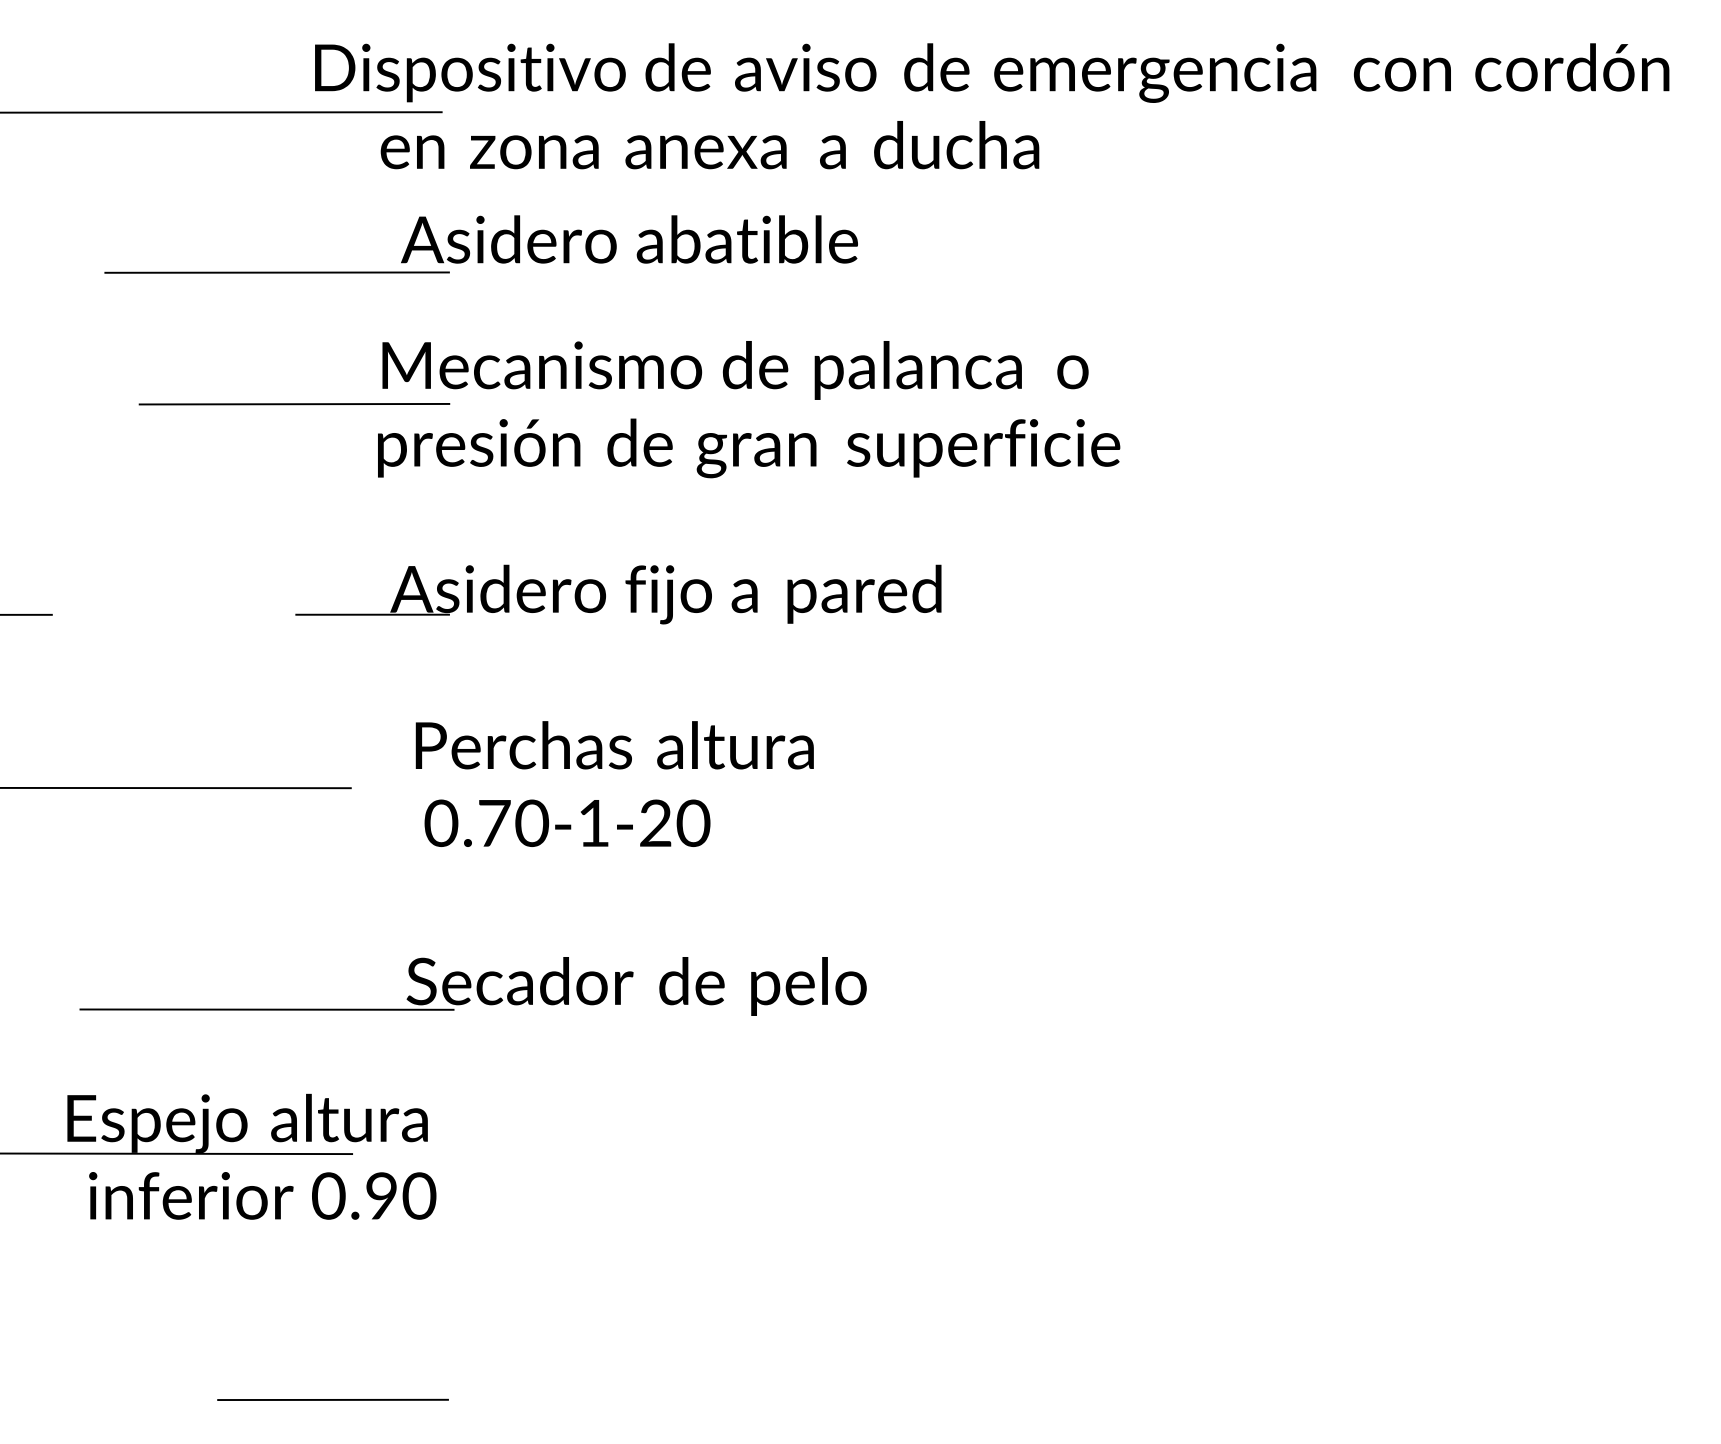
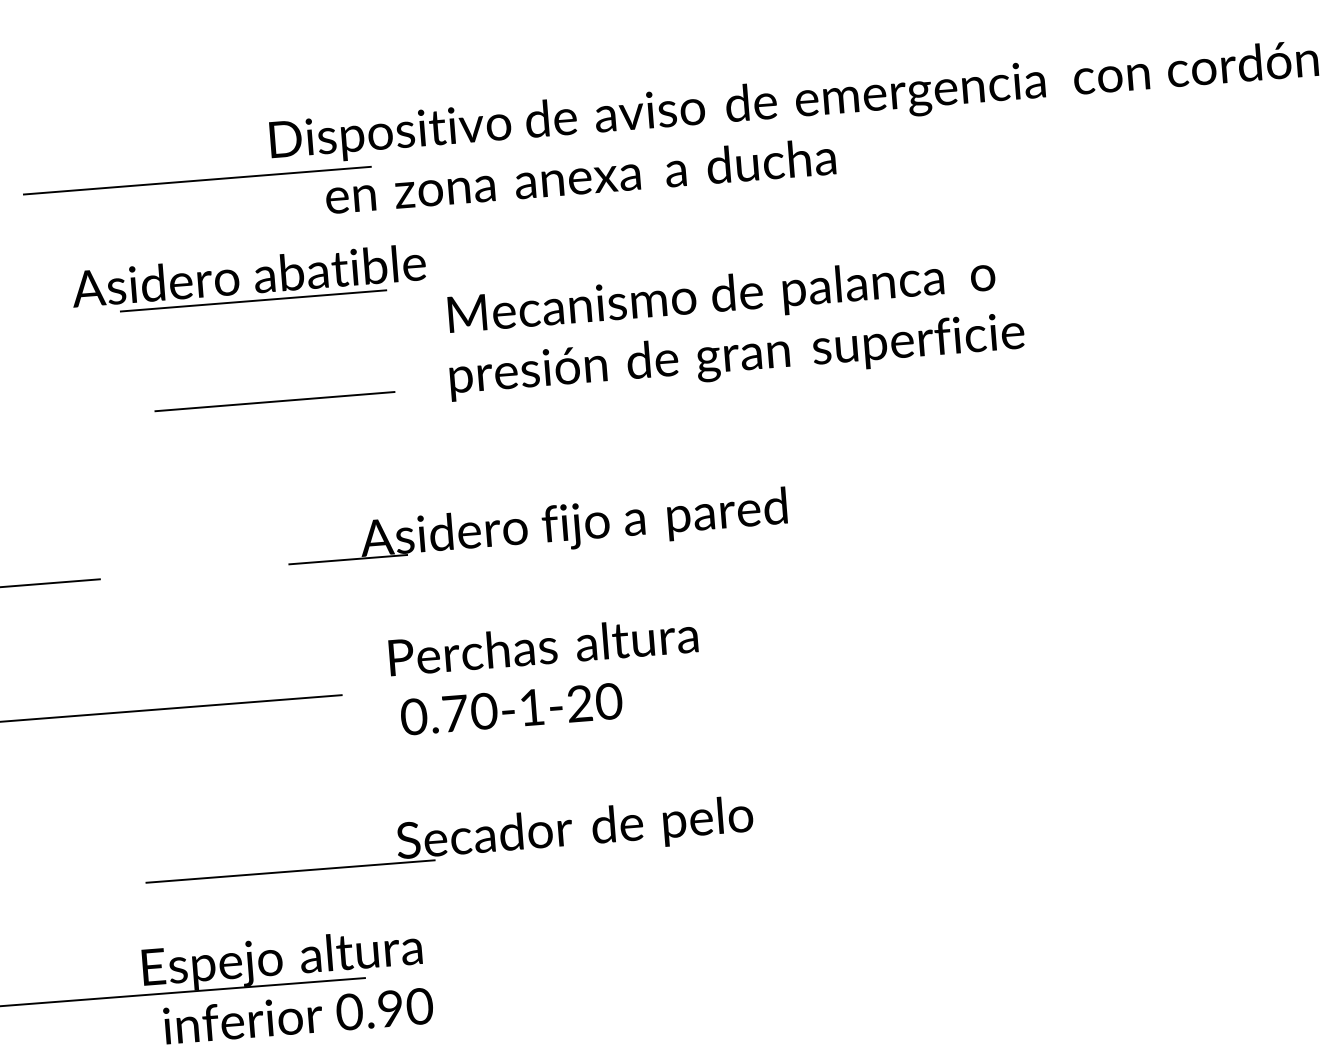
text: (629, 239) -> (248, 275), moved
text: (749, 409) -> (735, 326), moved

